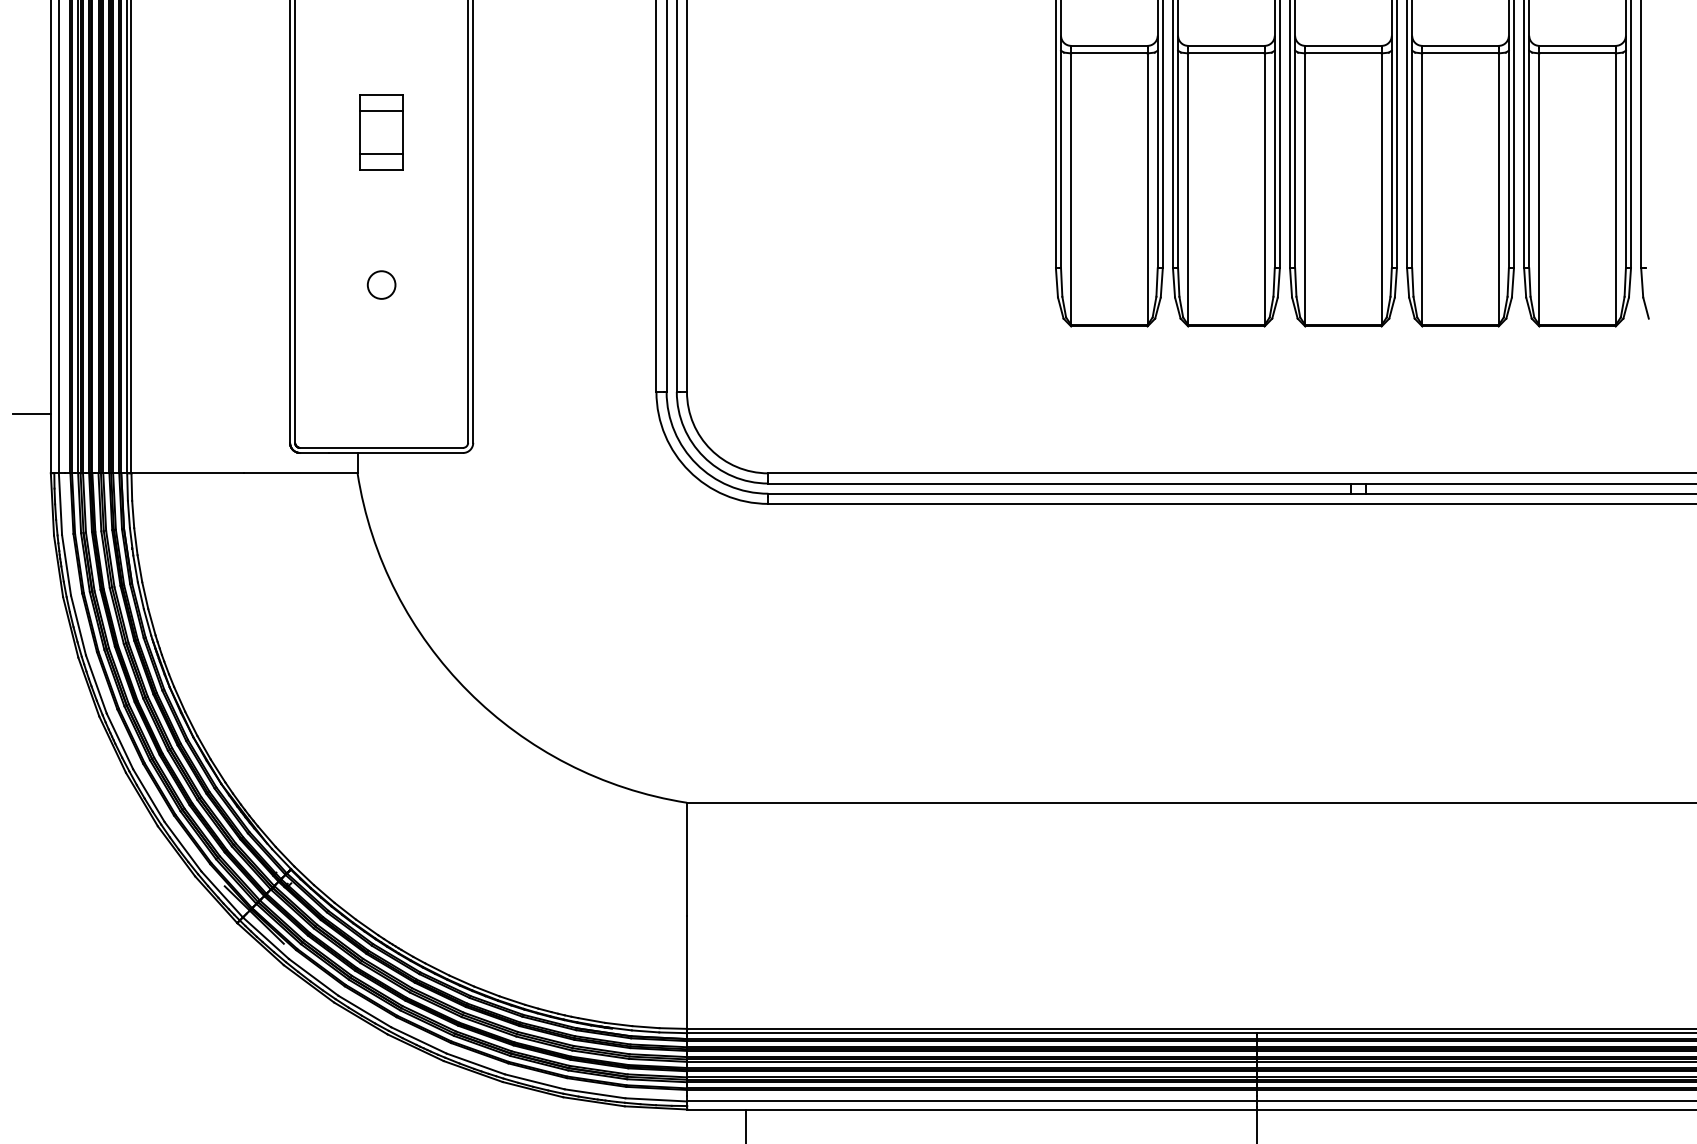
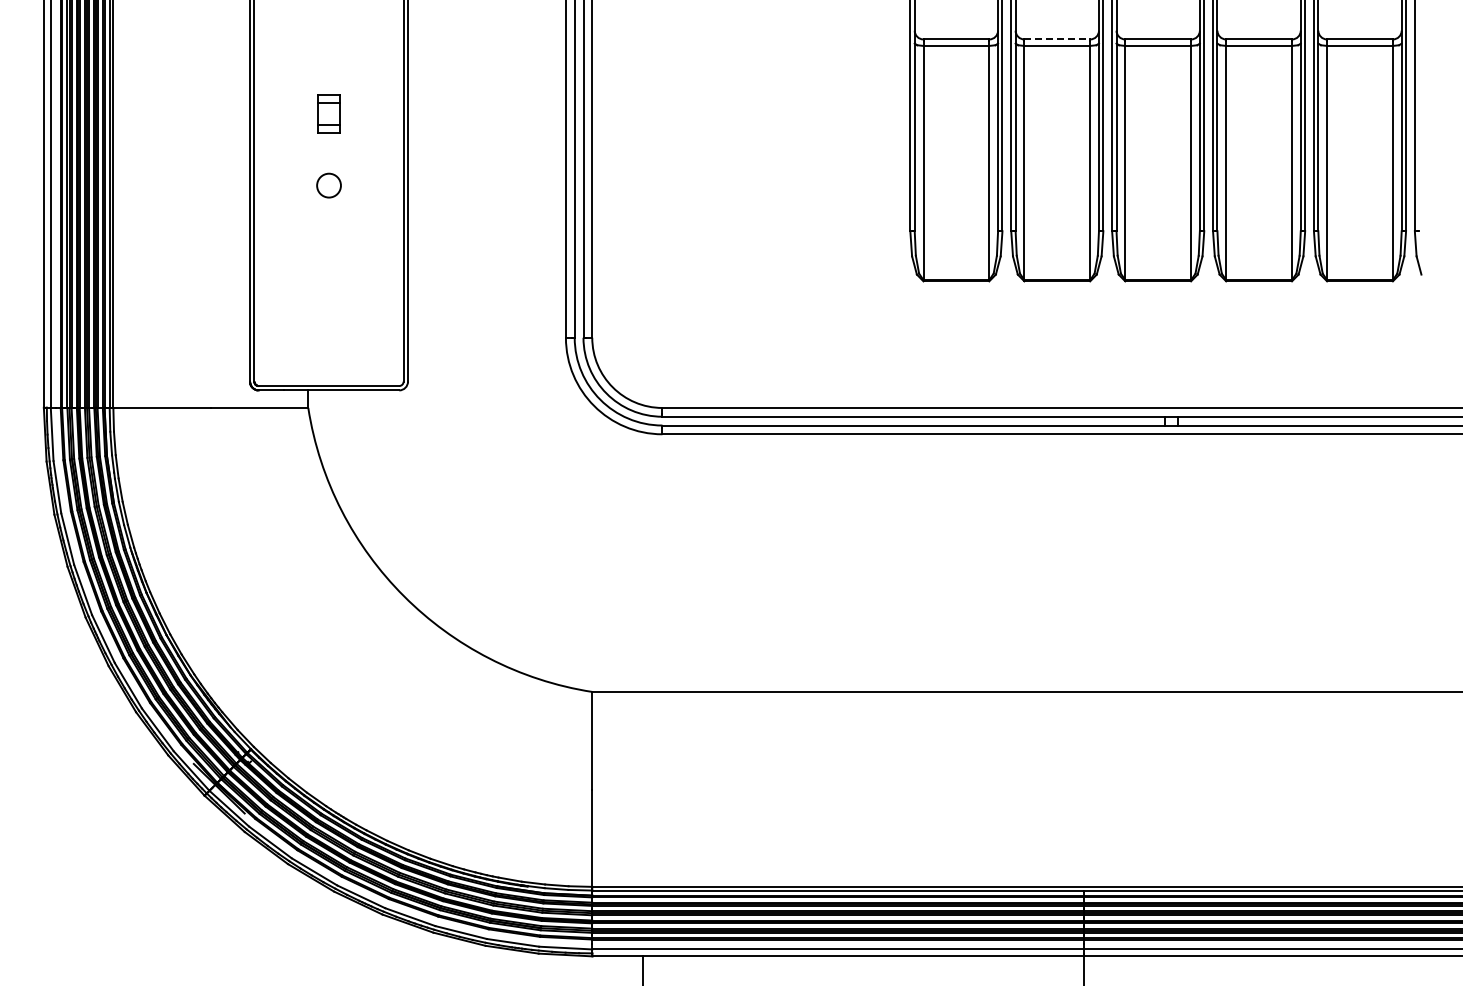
line: (1226, 45) -> (1057, 39), solid -> dashed
part: (381, 131) -> (328, 113), size x0.6
circle: (381, 284) -> (328, 185), moved
line: (31, 414) -> (27, 357), removed

